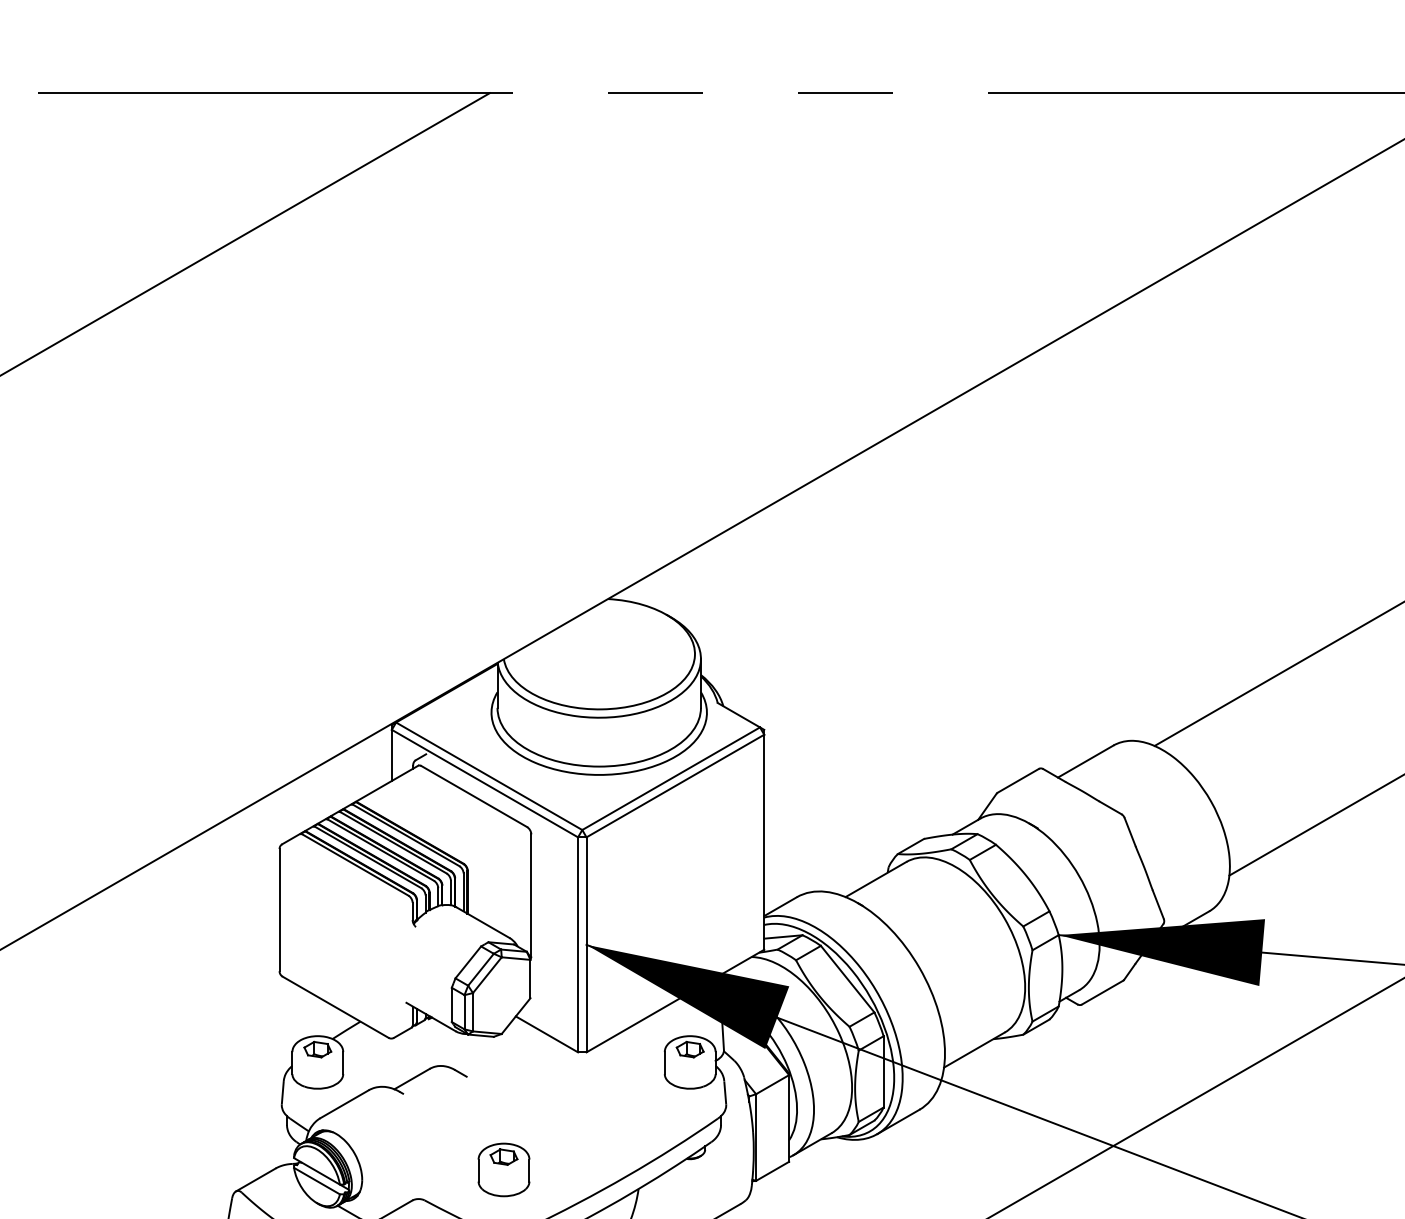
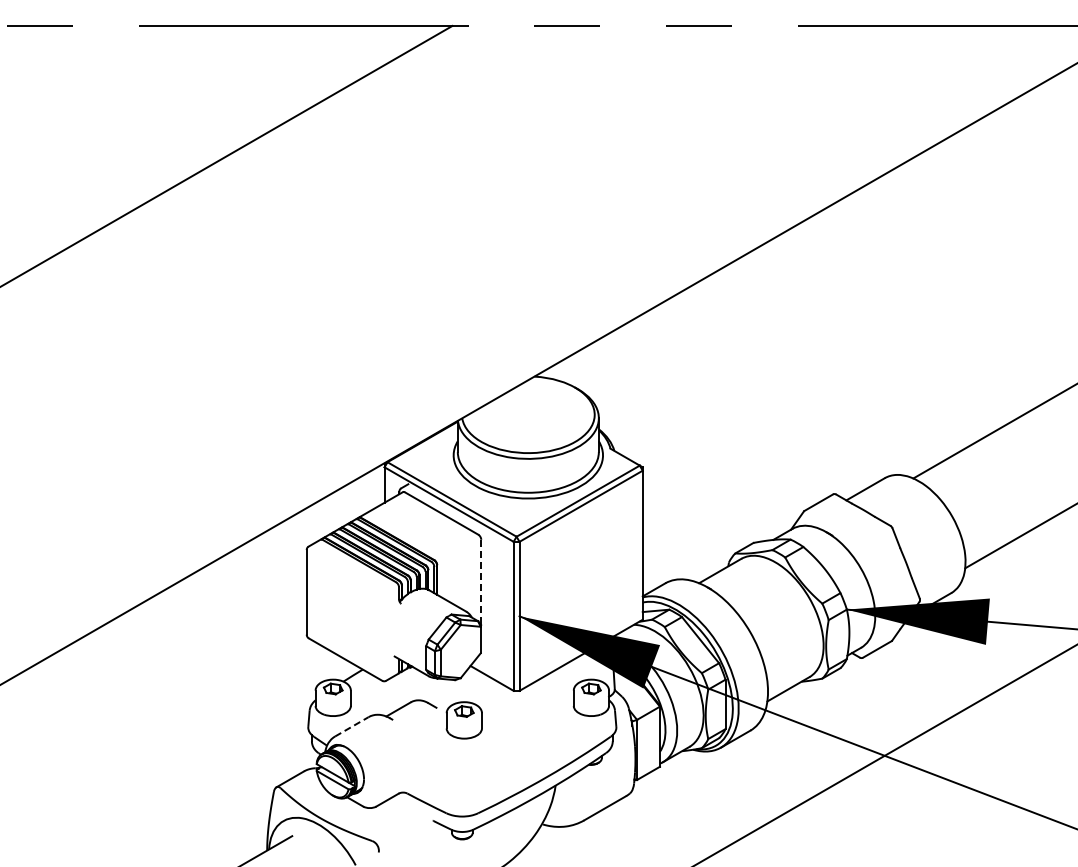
line: (531, 894) -> (481, 581), solid -> dashed
line: (345, 1103) -> (352, 726), solid -> dashed
part: (502, 1170) -> (463, 720), moved

